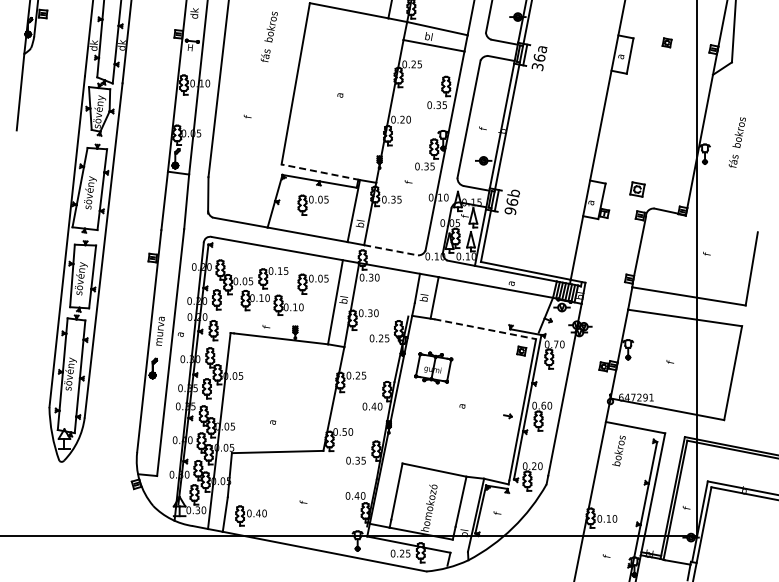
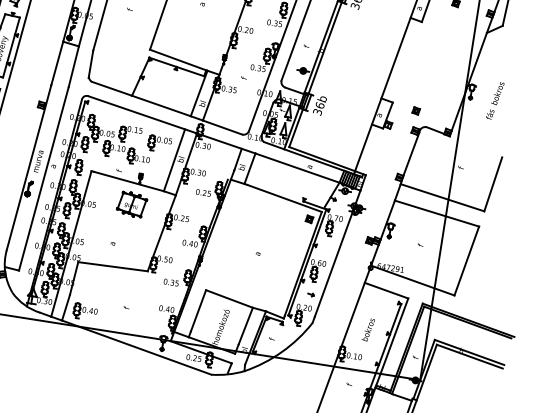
text: (736, 142) -> (494, 100), moved
line: (320, 172) -> (178, 60), dashed -> solid
part: (637, 189) -> (416, 110), size x0.62
part: (312, 204) -> (168, 83), removed
text: (510, 211) -> (317, 112), 96b -> 36b
line: (391, 250) -> (222, 127), dashed -> solid
line: (485, 329) -> (284, 198), dashed -> solid
part: (433, 367) -> (131, 204), moved
part: (507, 416) -> (310, 294), moved
text: (618, 450) -> (368, 329), moved

